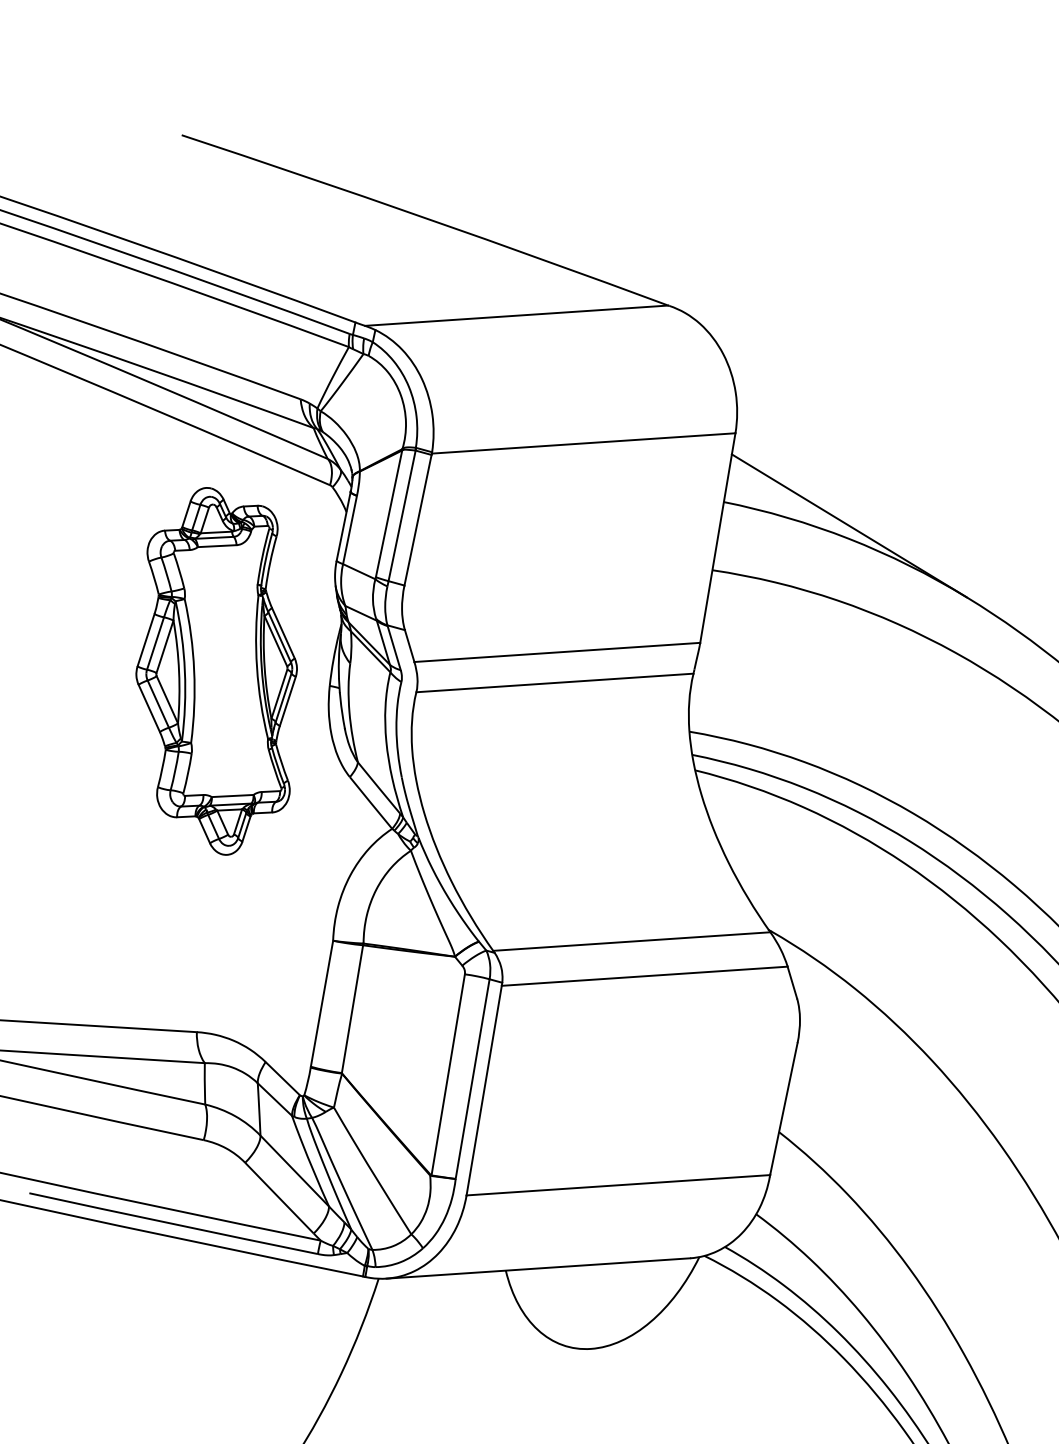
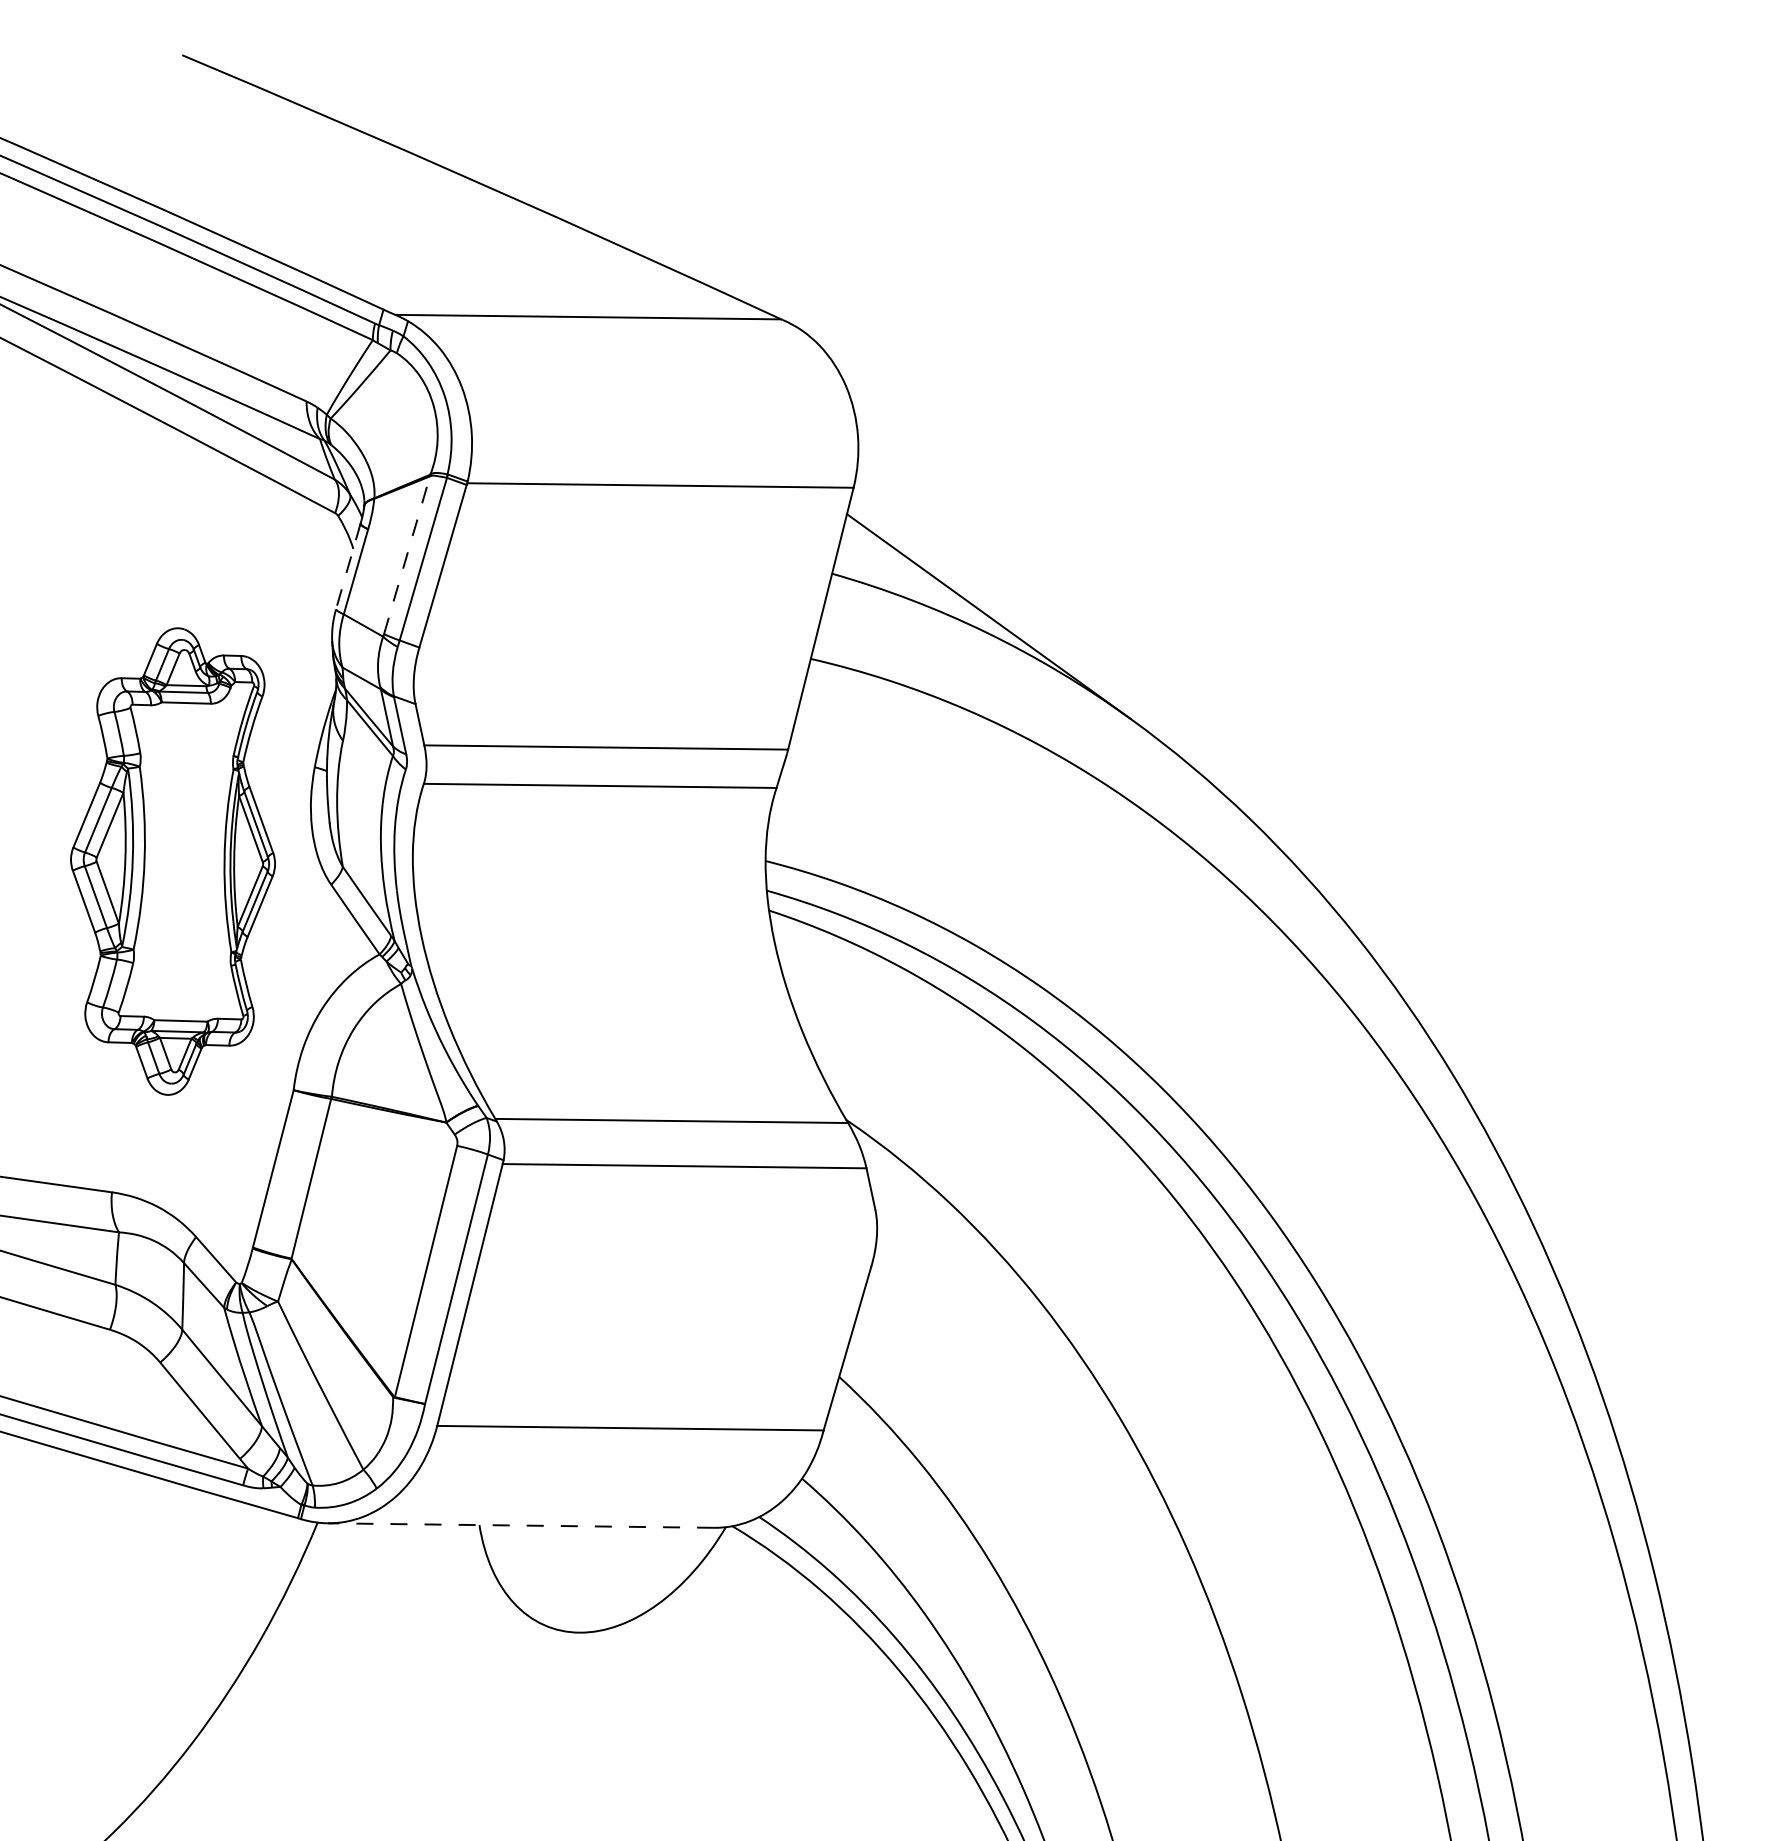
line: (389, 513) -> (407, 554), solid -> dashed
line: (343, 526) -> (348, 566), solid -> dashed
part: (216, 671) -> (172, 861), moved
line: (538, 1268) -> (520, 1525), solid -> dashed

